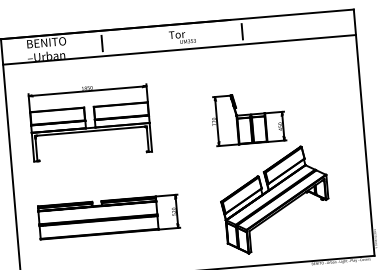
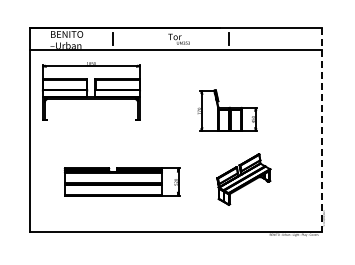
part: (90, 121) -> (91, 91), moved
line: (363, 132) -> (321, 130), solid -> dashed
part: (274, 199) -> (243, 179), size x0.6
part: (107, 216) -> (121, 181), moved

